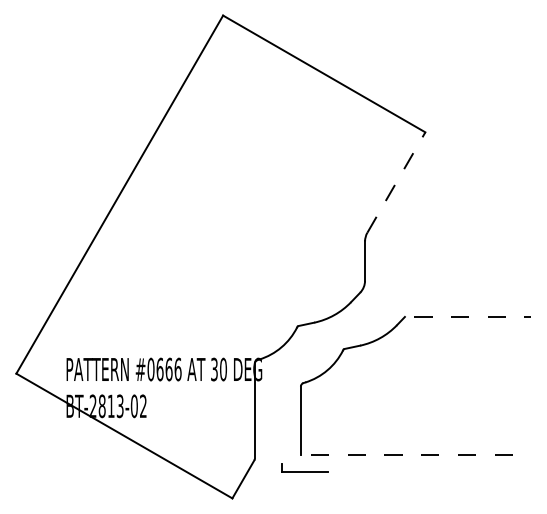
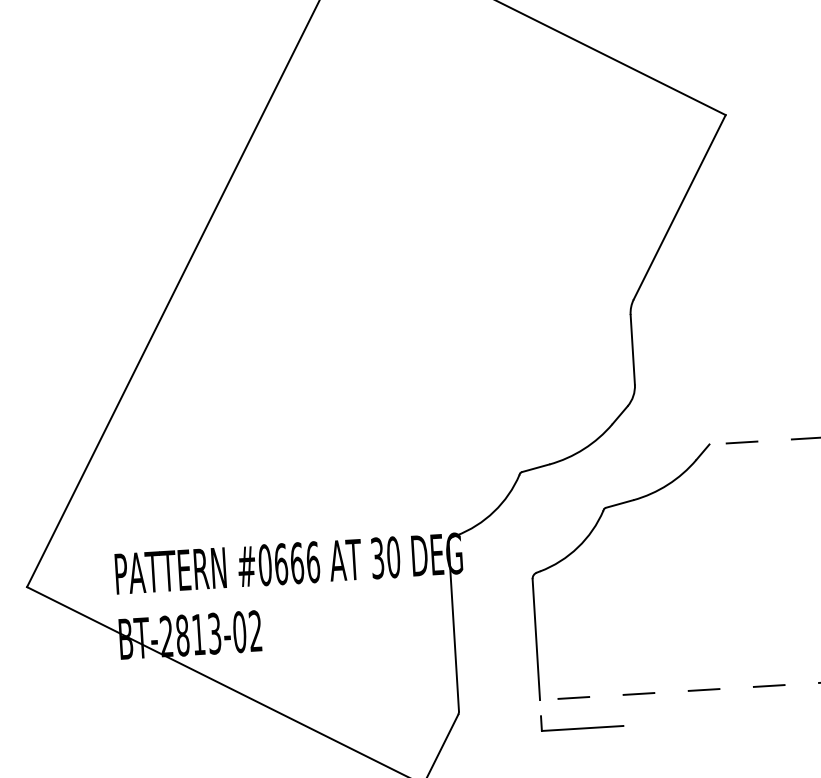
line: (396, 182) -> (679, 207), dashed -> solid
part: (304, 467) -> (581, 720), moved

